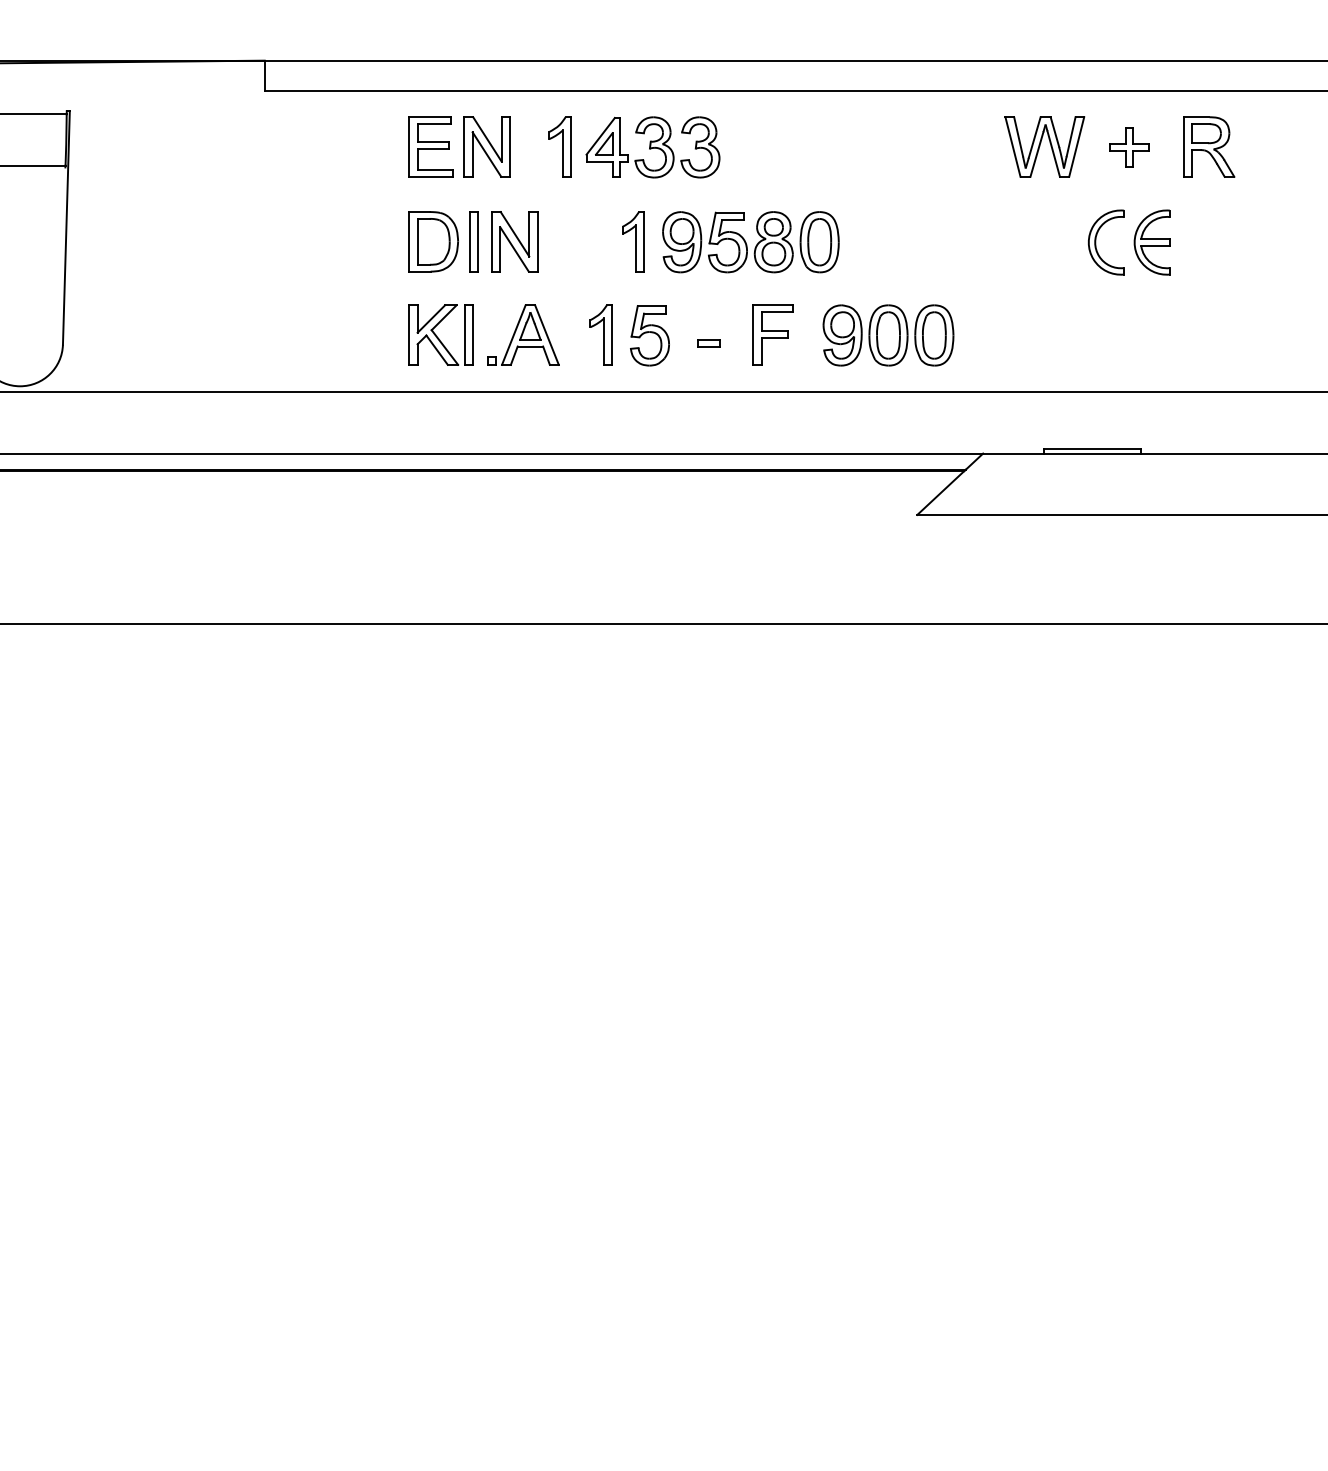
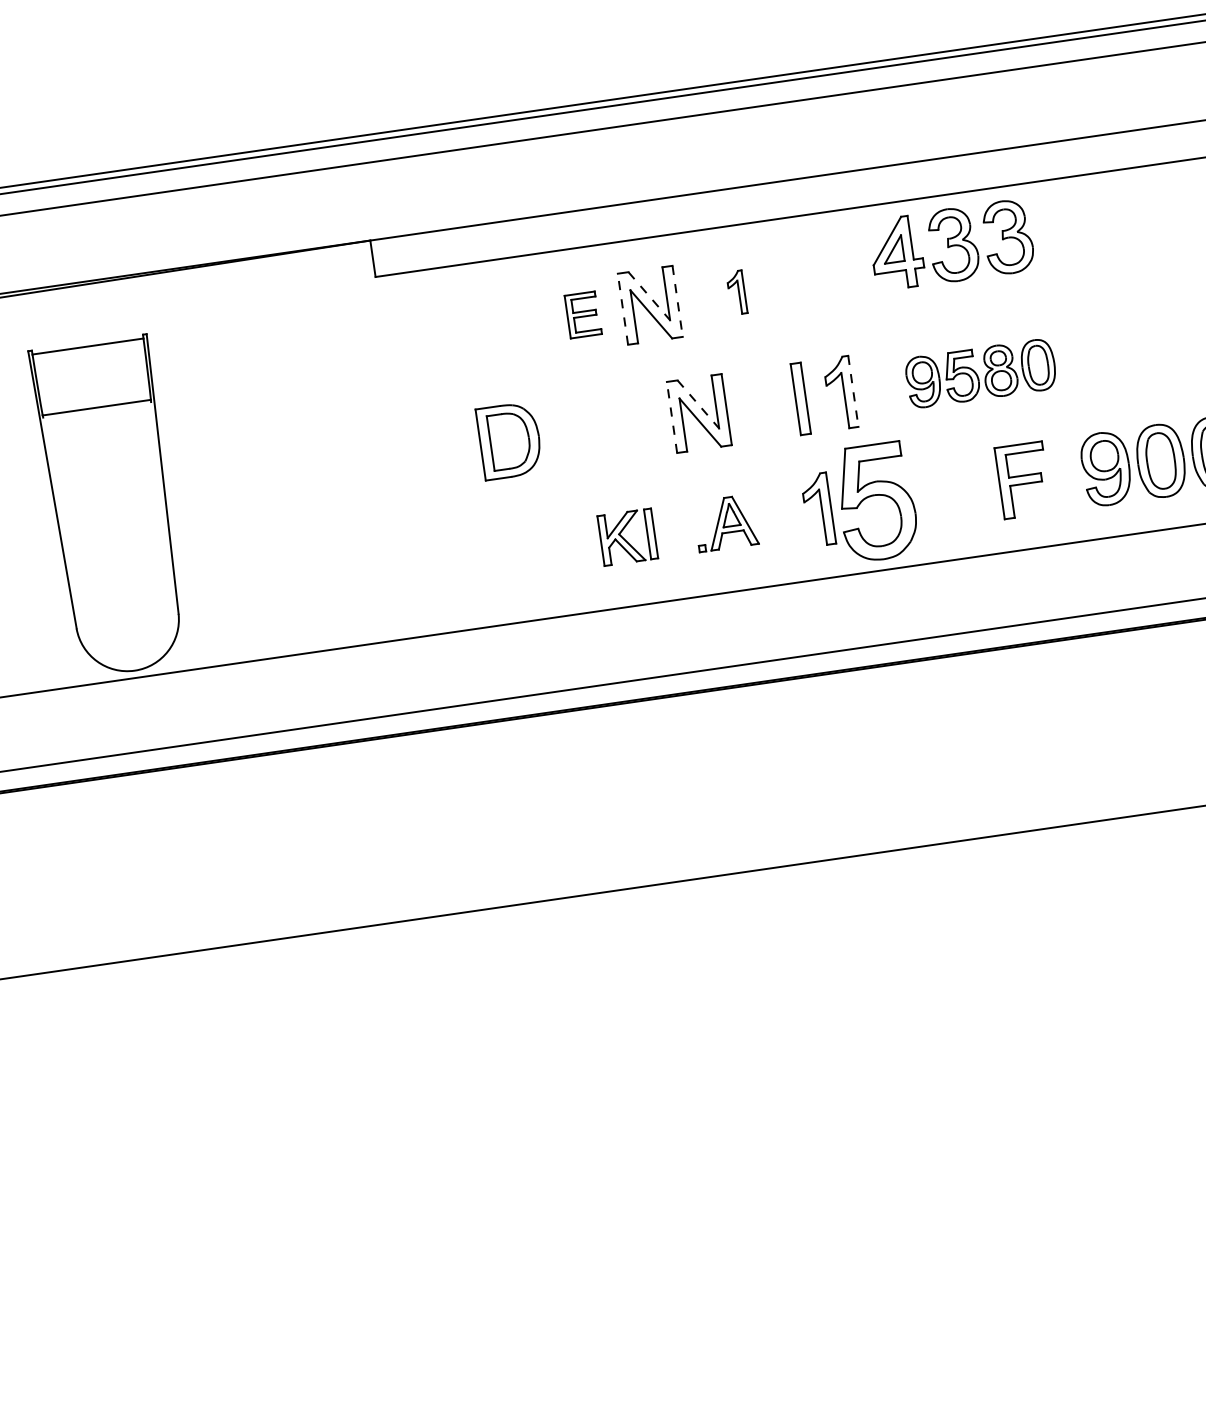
line: (487, 139) -> (649, 296), solid -> dashed
part: (430, 146) -> (582, 314), size x0.6
part: (559, 146) -> (736, 292), size x0.6
line: (464, 147) -> (623, 309), solid -> dashed
line: (510, 147) -> (678, 301), solid -> dashed
part: (652, 147) -> (951, 245), moved
line: (515, 234) -> (699, 404), solid -> dashed
part: (433, 241) -> (509, 440), moved
part: (473, 241) -> (800, 398), moved
line: (491, 241) -> (671, 417), solid -> dashed
line: (643, 241) -> (852, 391), solid -> dashed
part: (750, 242) -> (980, 373), size x0.7
part: (440, 334) -> (626, 536), size x0.7
part: (523, 334) -> (725, 522), size x0.7
part: (649, 335) -> (876, 502), size x1.6
part: (708, 343) -> (947, 501), removed

